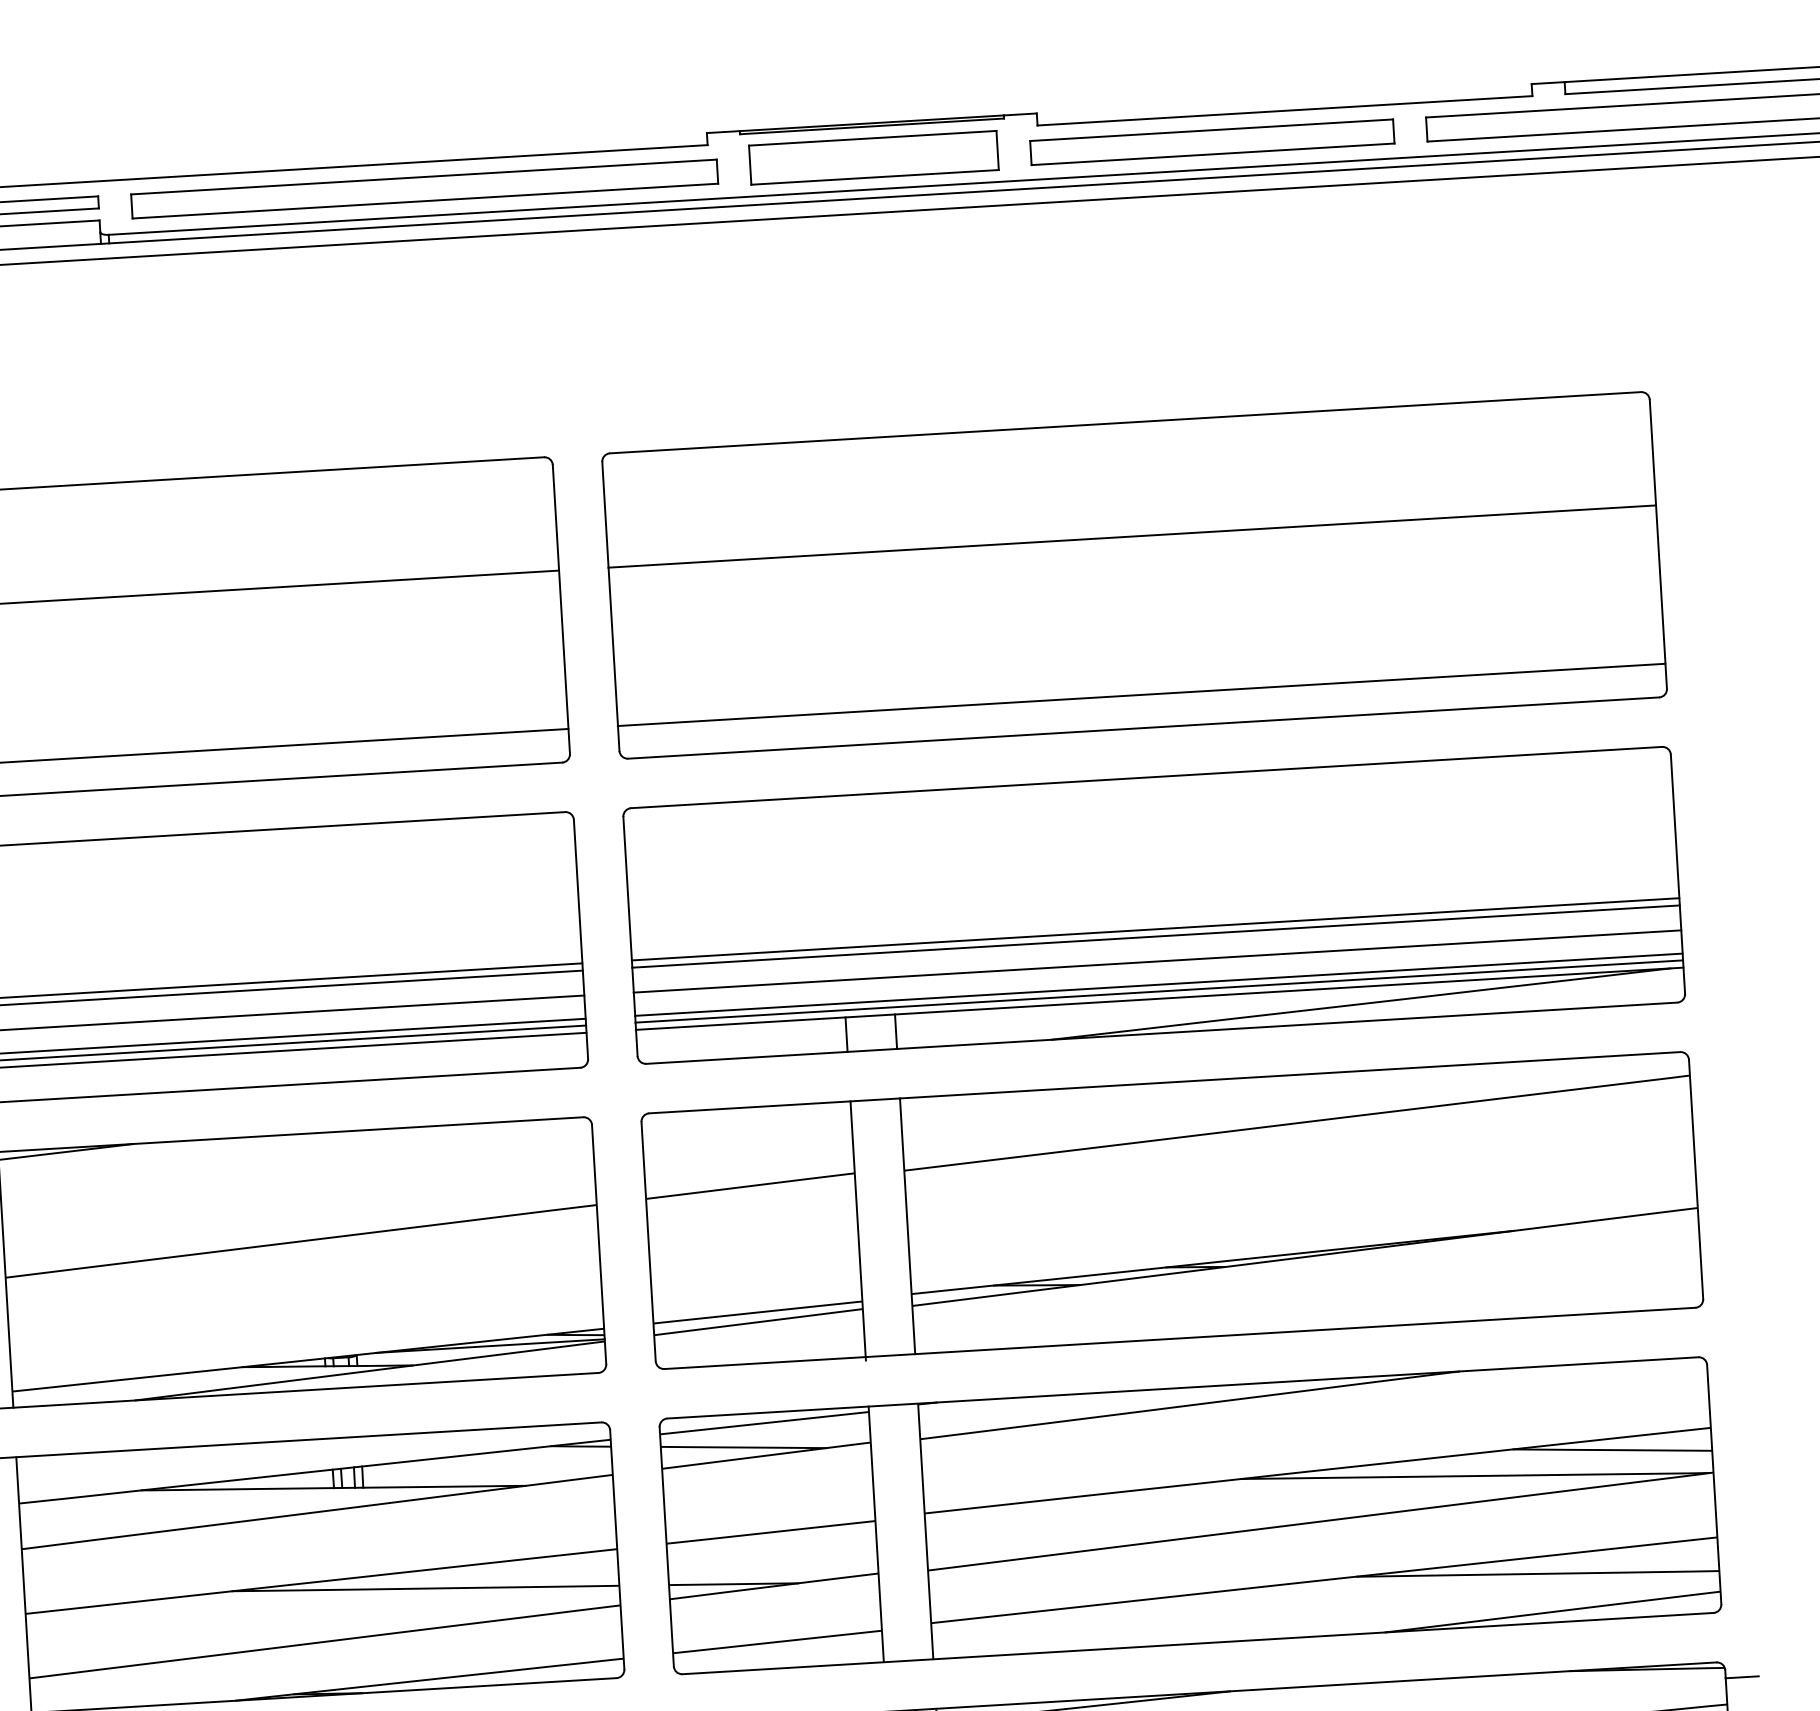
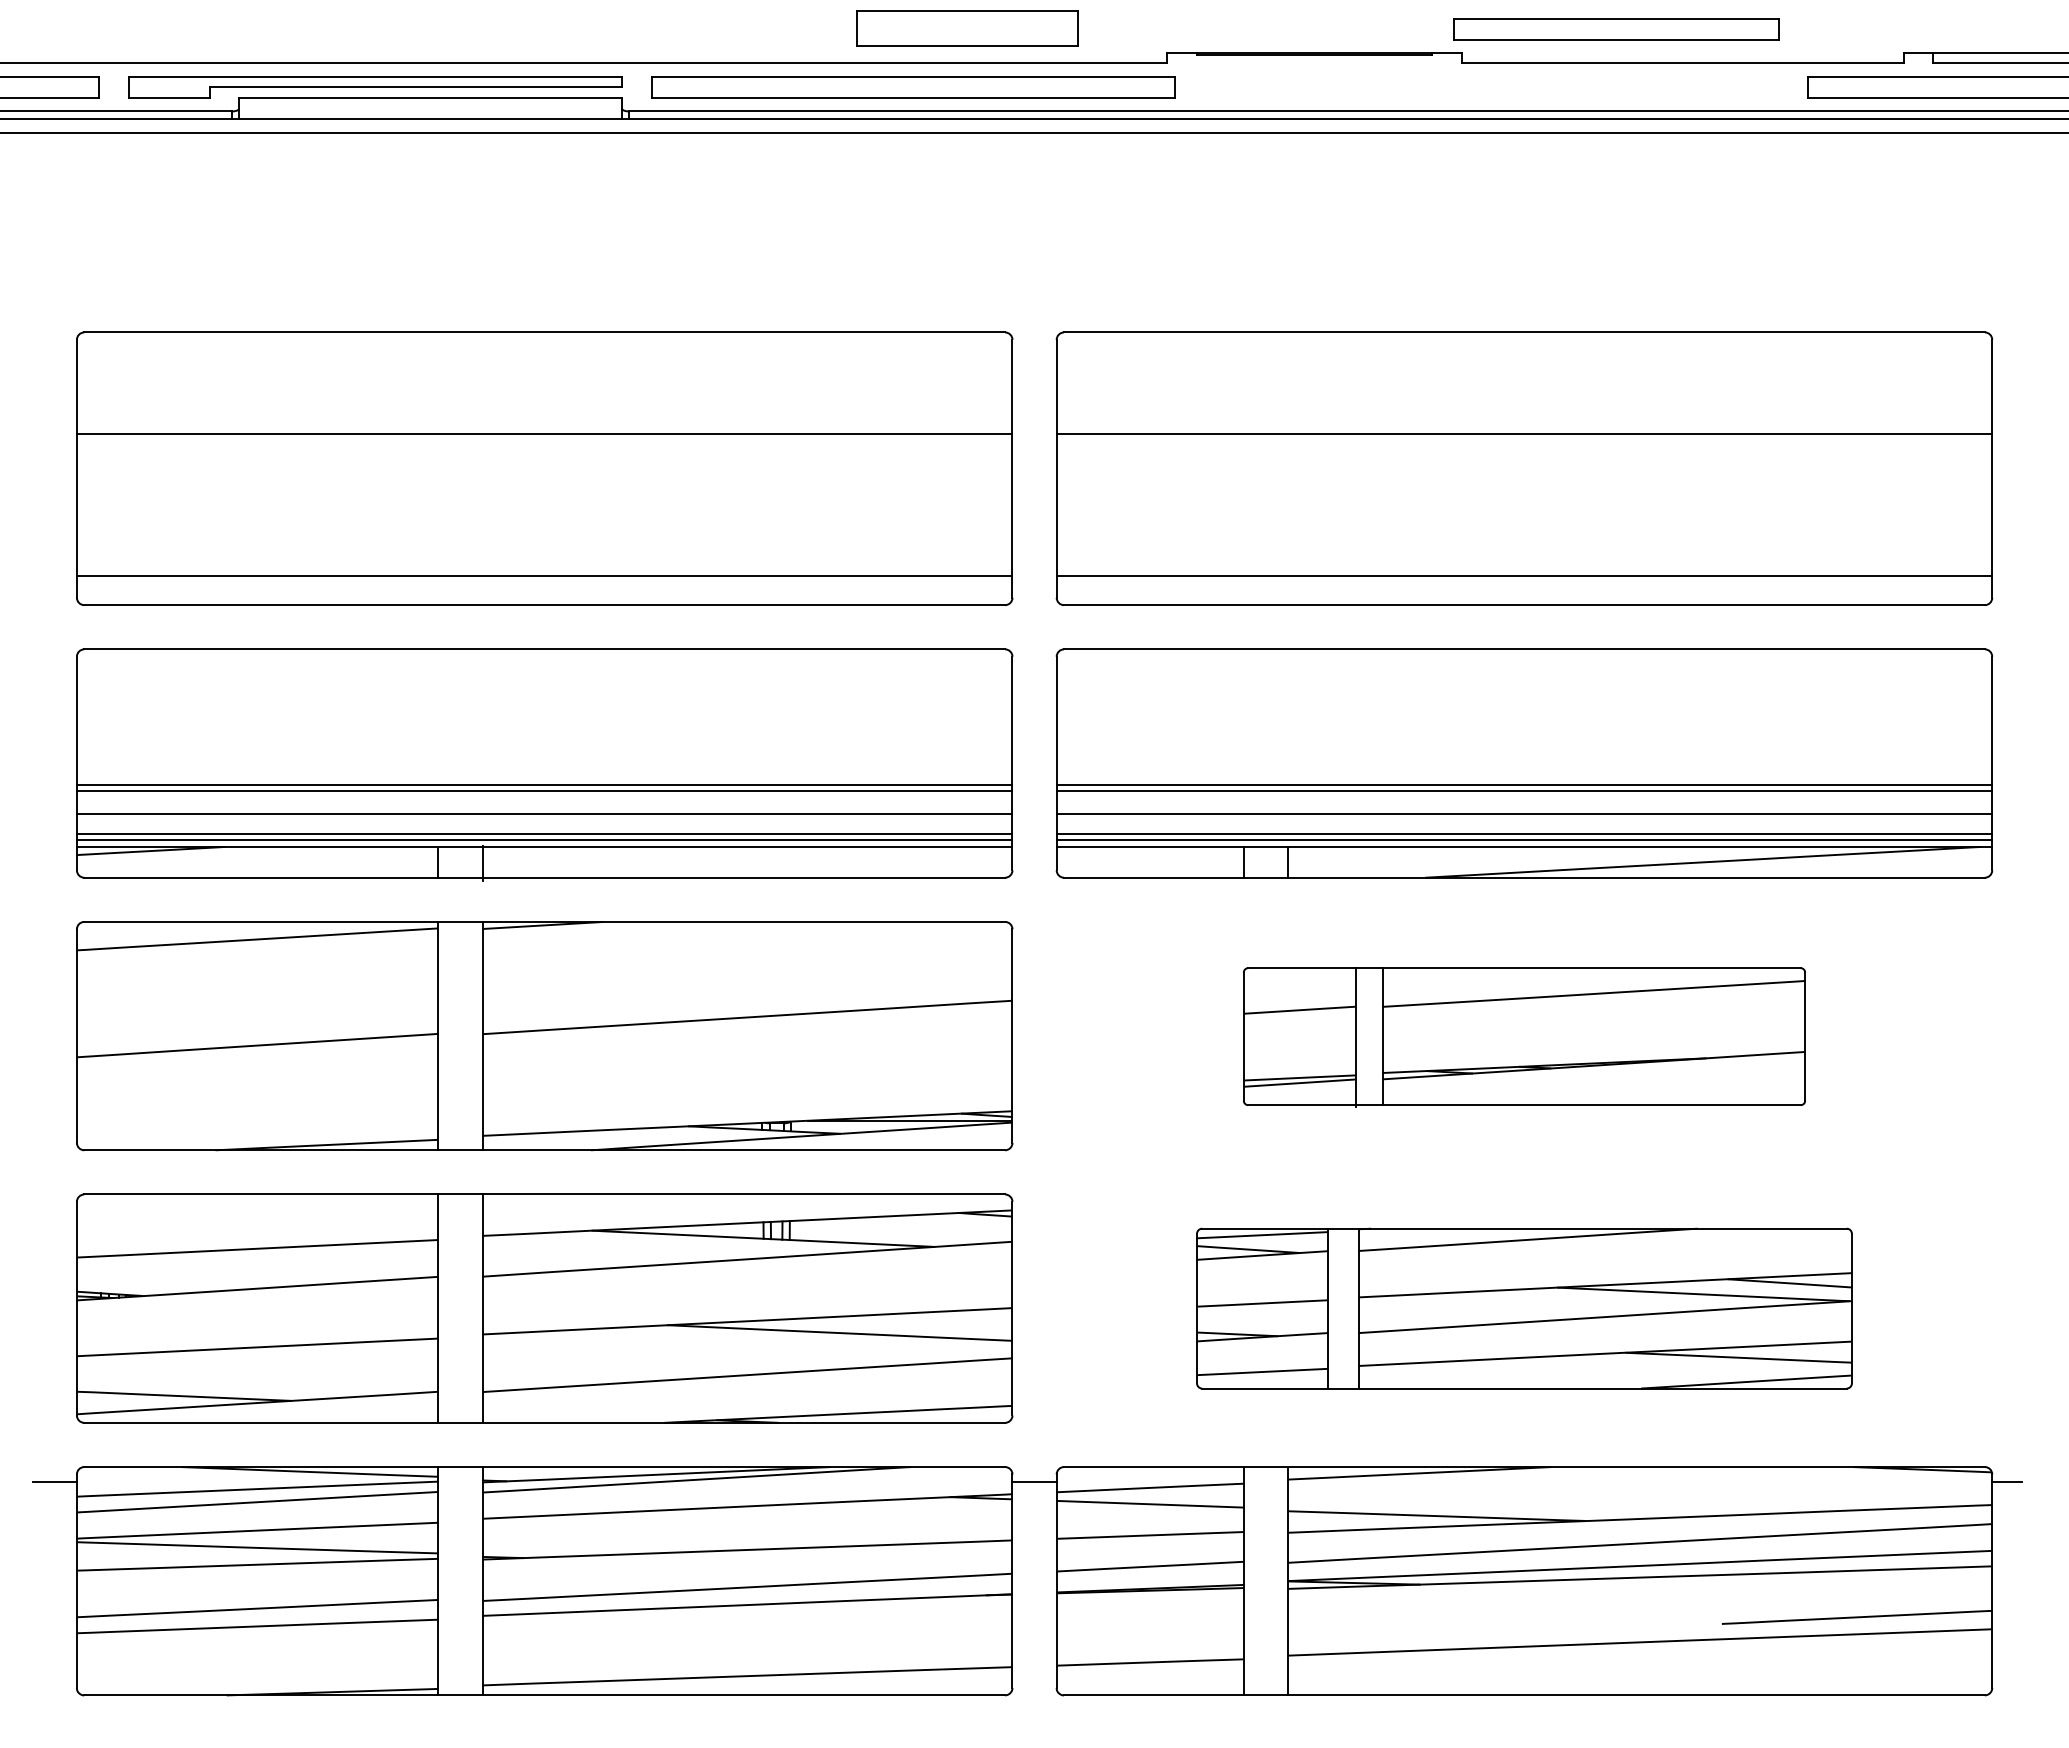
part: (1212, 142) -> (1616, 29), moved
part: (873, 157) -> (967, 28), moved
part: (1172, 1212) -> (1524, 1037), size x0.6
part: (1190, 1515) -> (1524, 1308), size x0.7

